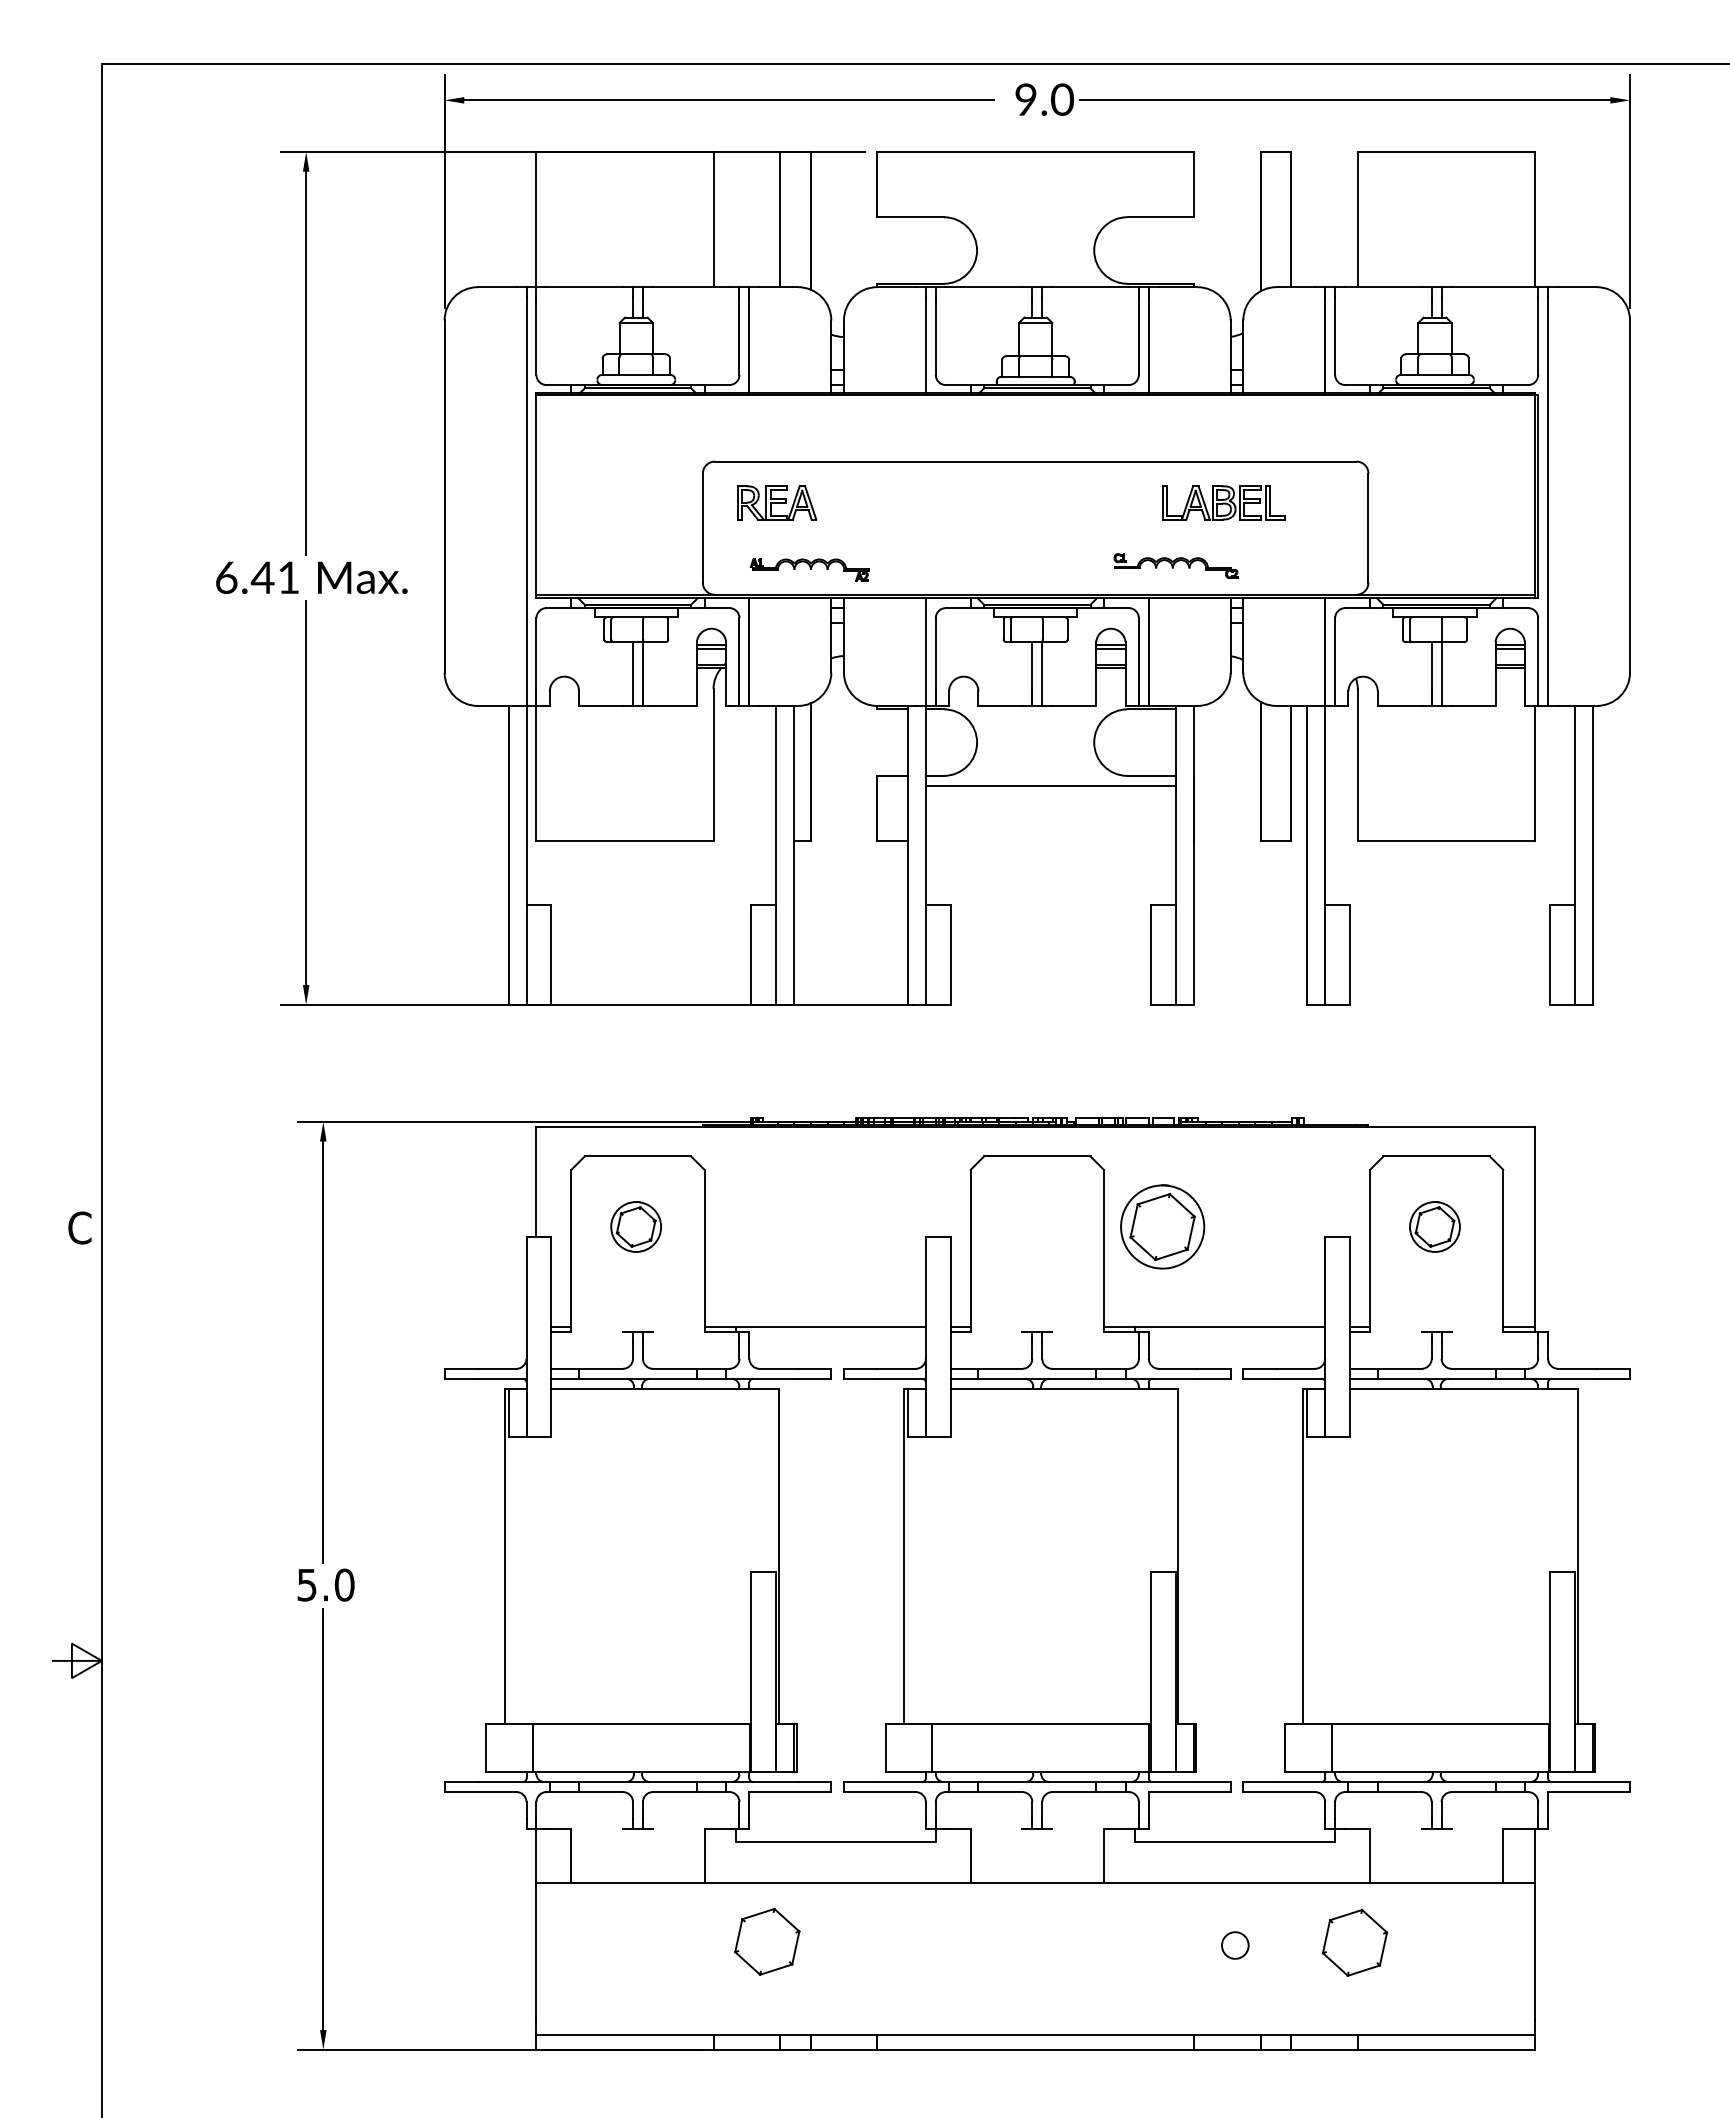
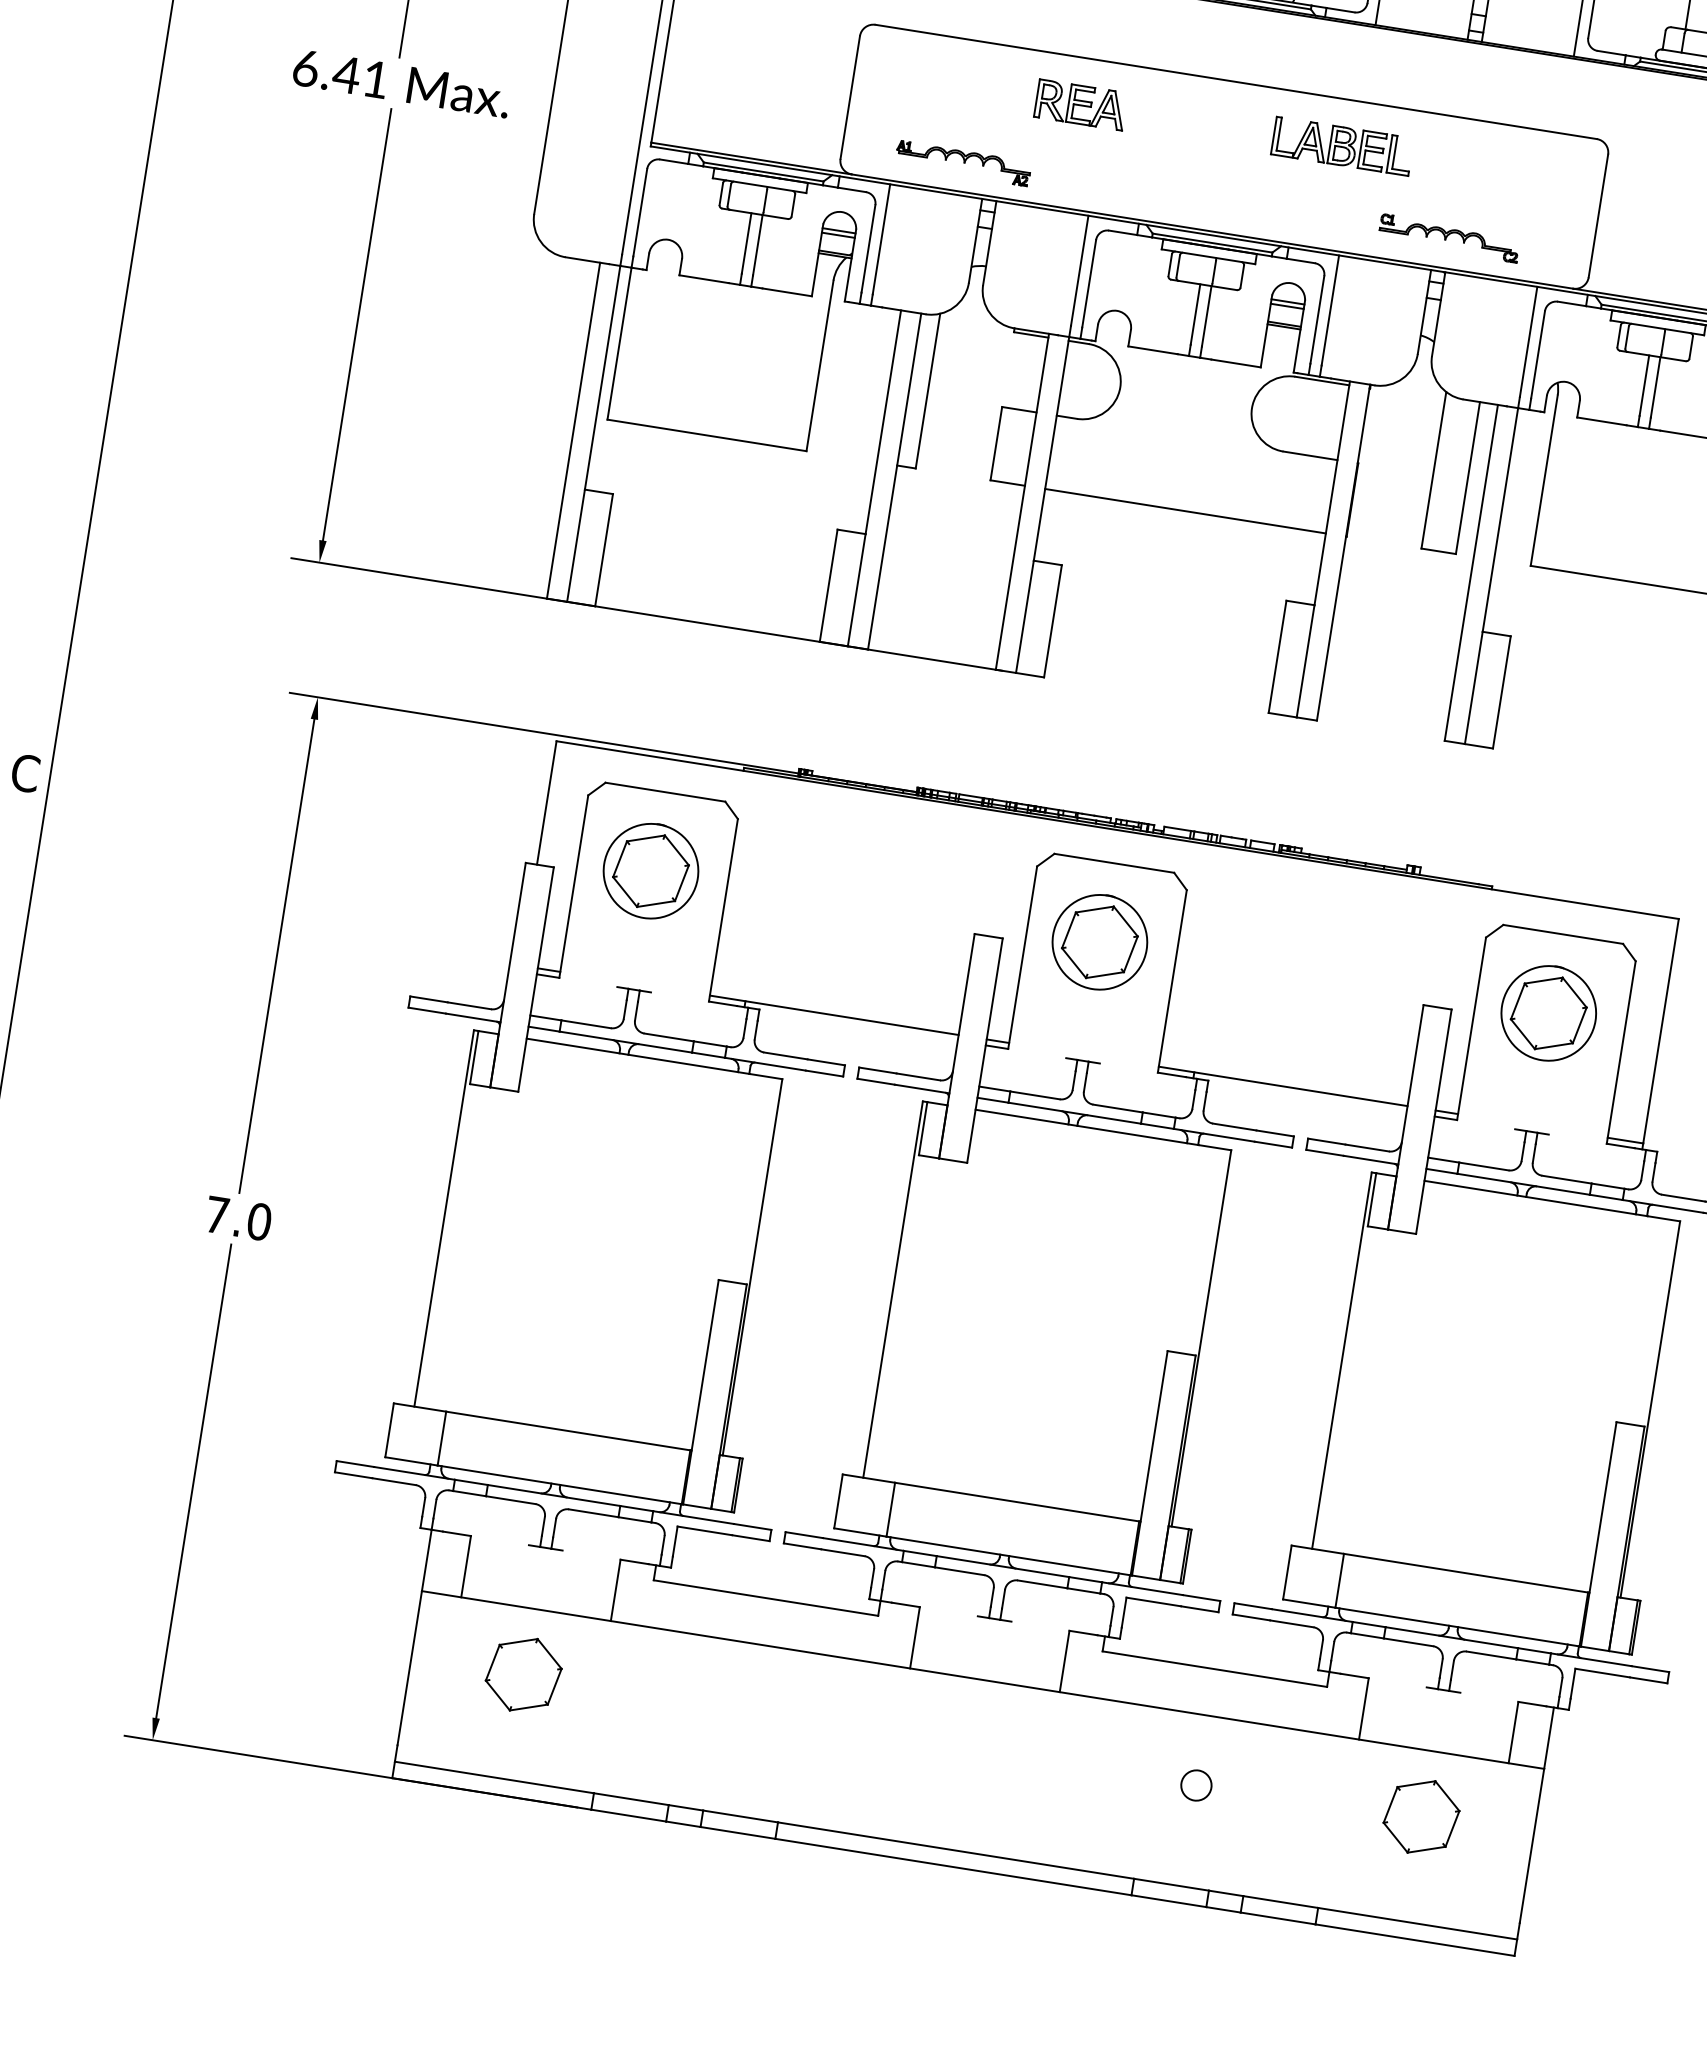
part: (777, 502) -> (1081, 104), moved
part: (1223, 502) -> (1342, 145), moved
part: (1175, 566) -> (1448, 238), moved
line: (1050, 786) -> (1185, 511), moved
part: (635, 1226) -> (650, 870), size x1.67
part: (1162, 1226) -> (1099, 941), moved
part: (1434, 1226) -> (1548, 1012), size x1.67
text: (306, 1585) -> (216, 1215), 5.0 -> 7.0
part: (767, 1941) -> (524, 1674), moved
part: (1354, 1942) -> (1421, 1816), moved

